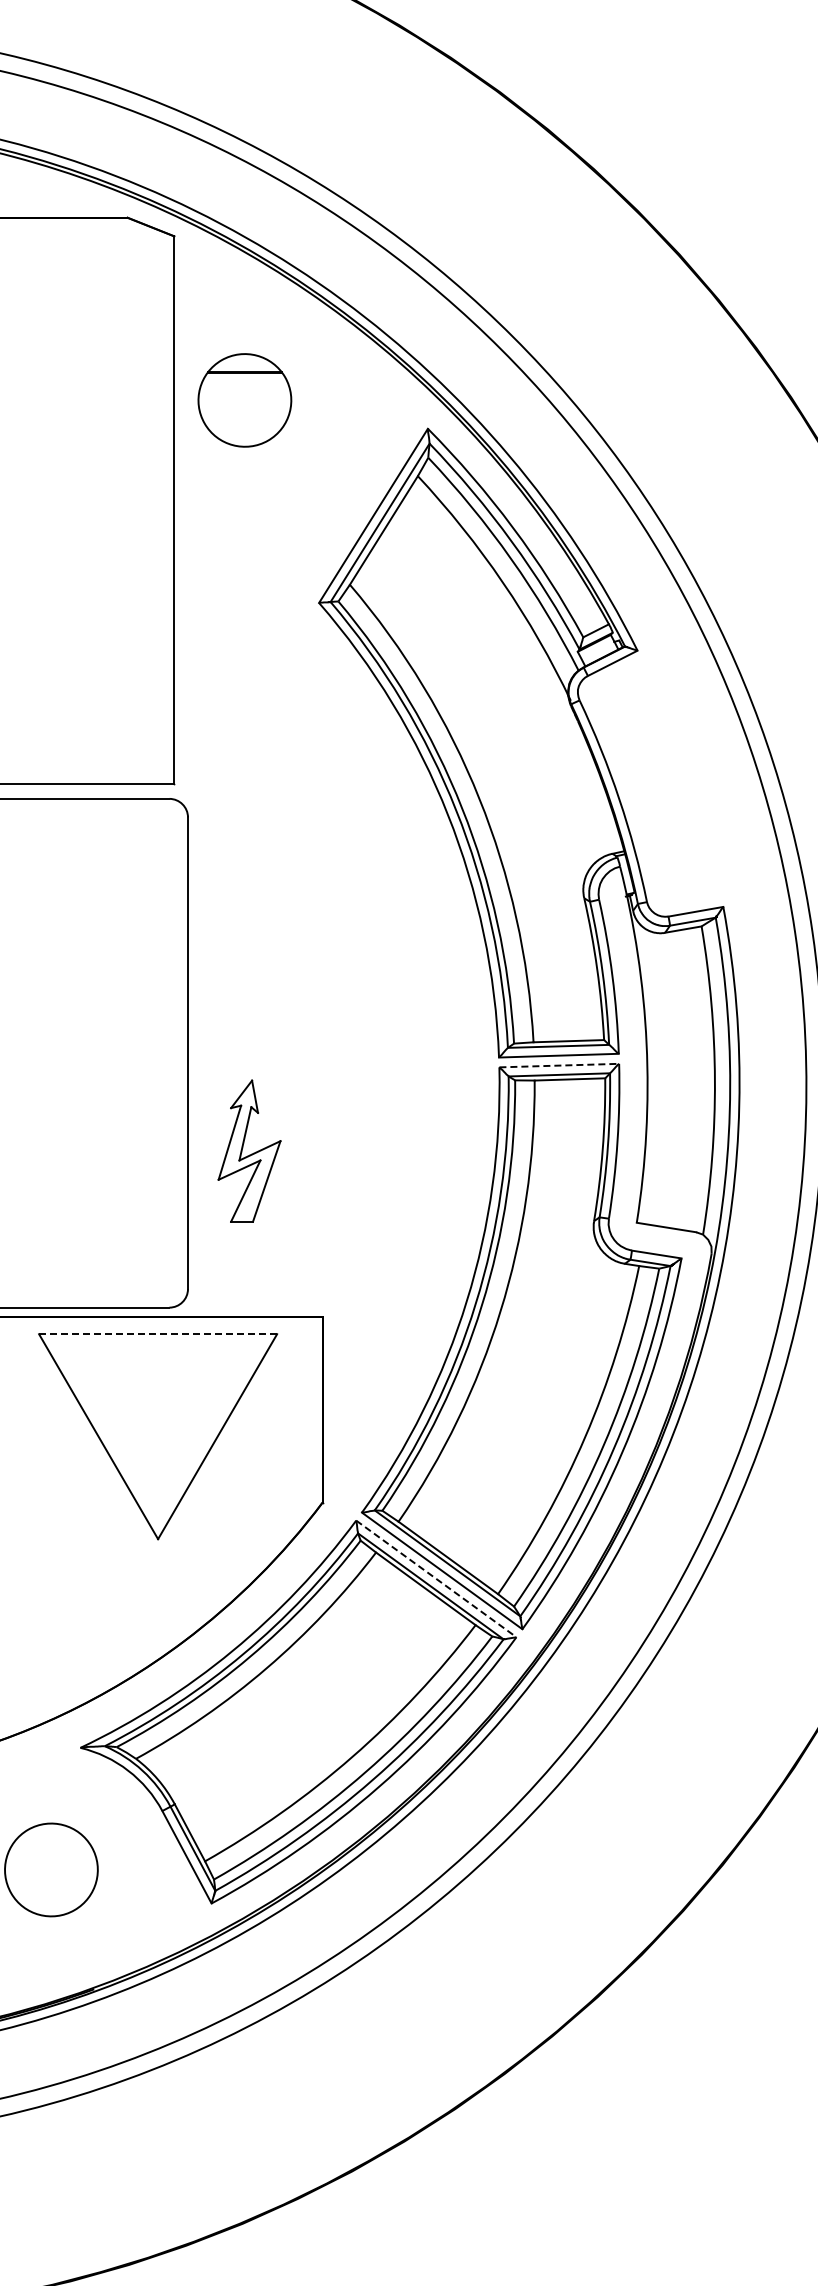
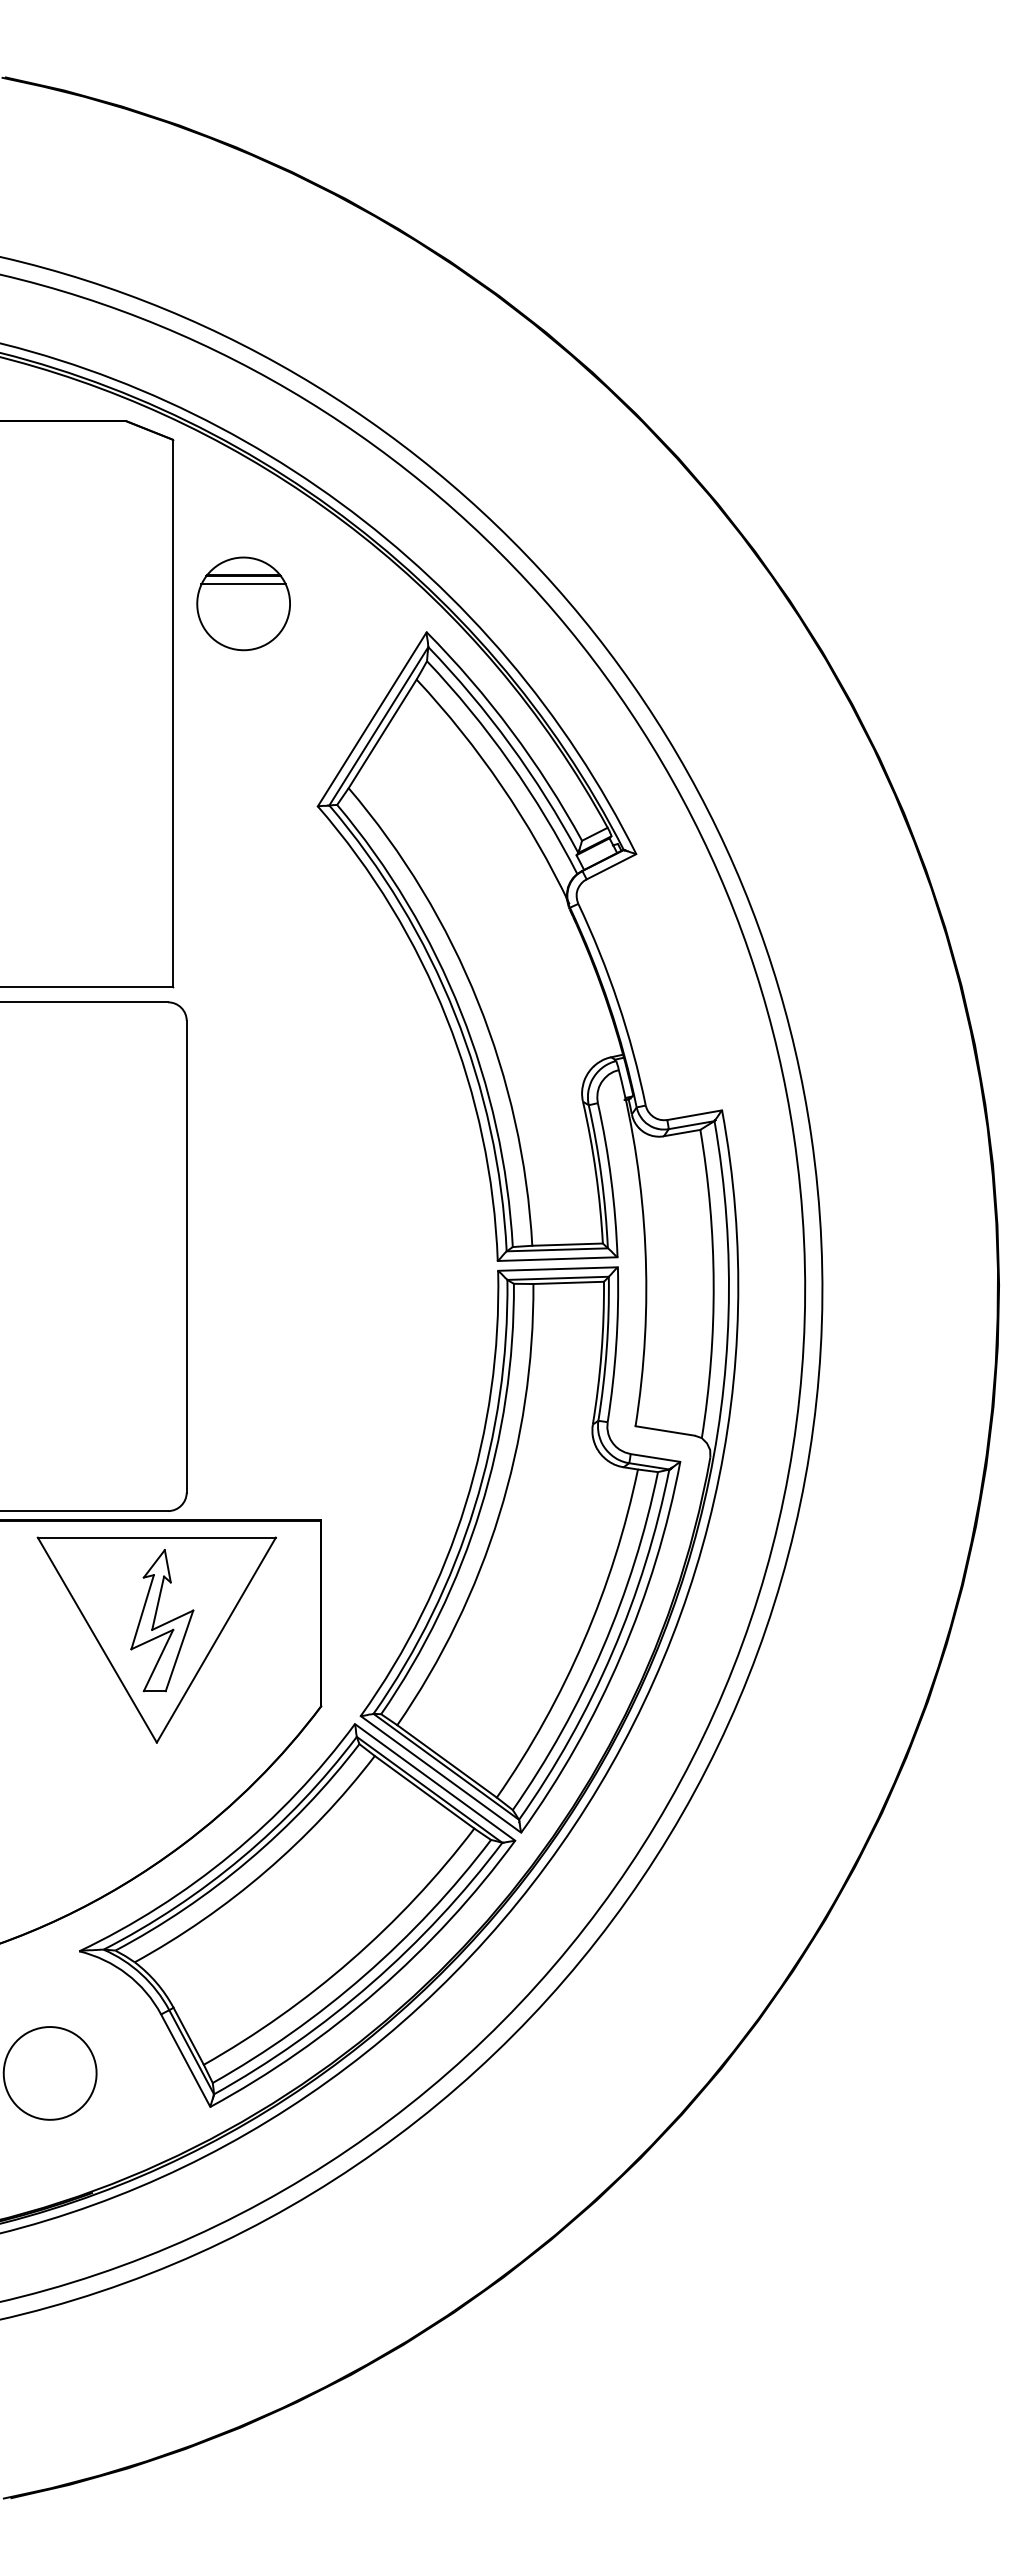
line: (244, 381) -> (243, 584), added
line: (559, 1066) -> (558, 1269), dashed -> solid
part: (249, 1151) -> (162, 1620), moved
line: (157, 1334) -> (156, 1537), dashed -> solid
line: (436, 1579) -> (435, 1782), dashed -> solid

